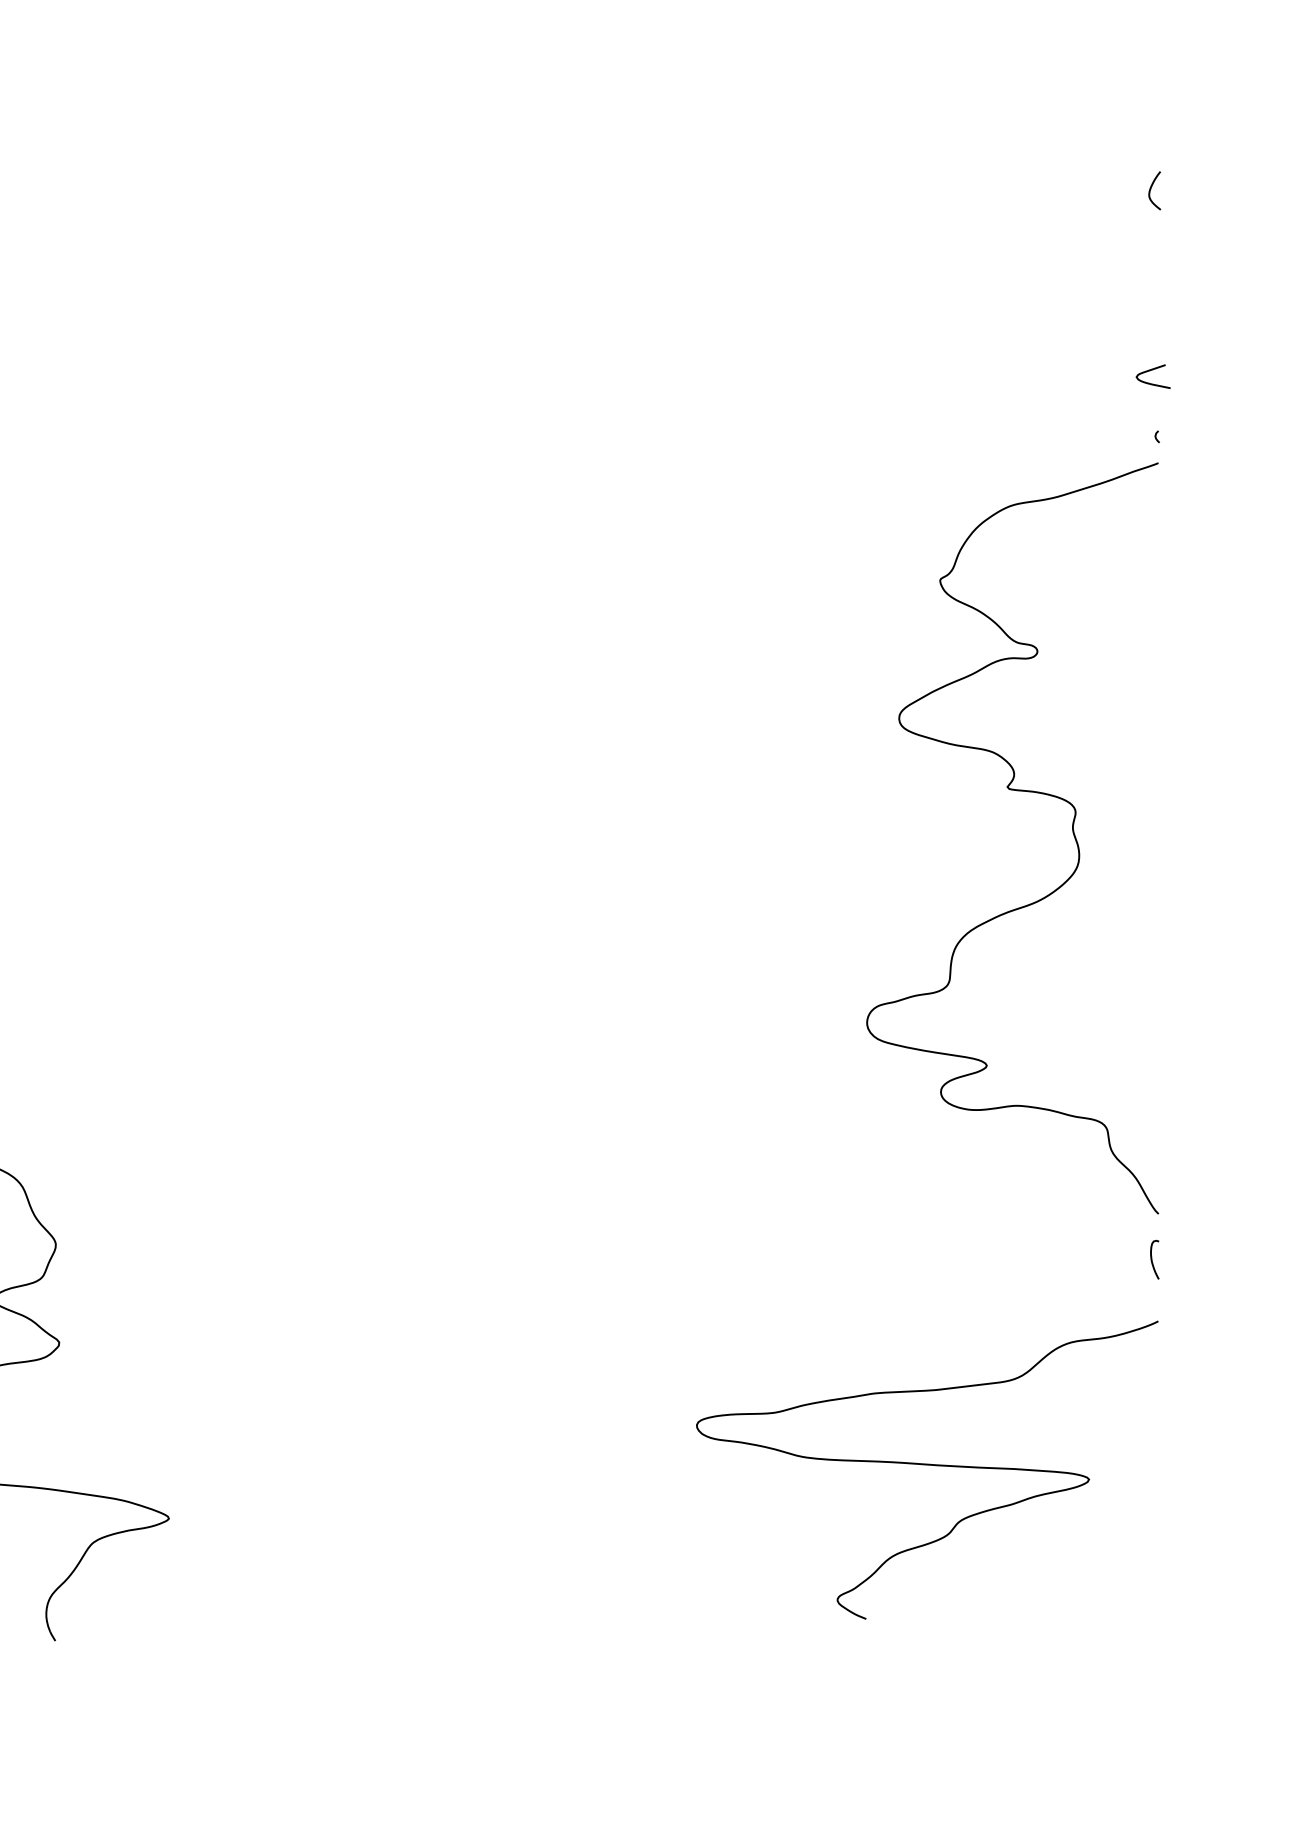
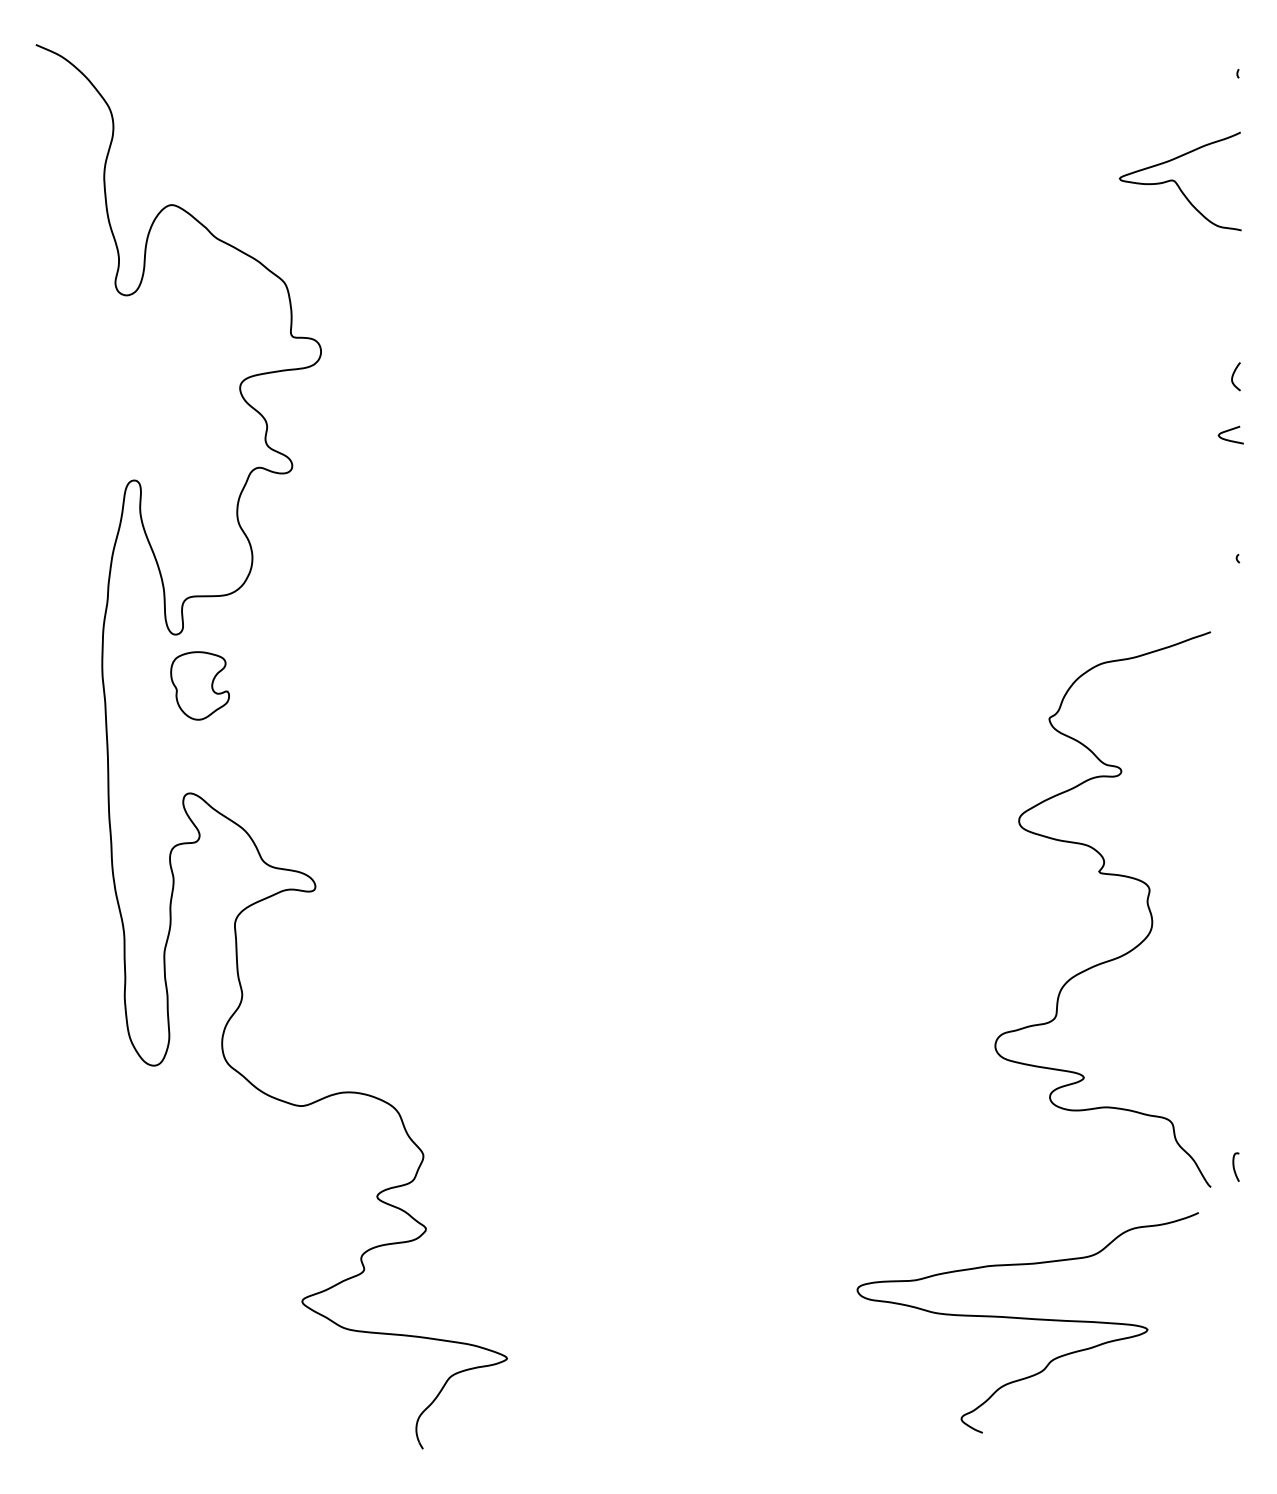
curve: (1151, 371) -> (1229, 431), moved
curve: (1020, 792) -> (1108, 875), moved
curve: (926, 1465) -> (1027, 1319), moved

